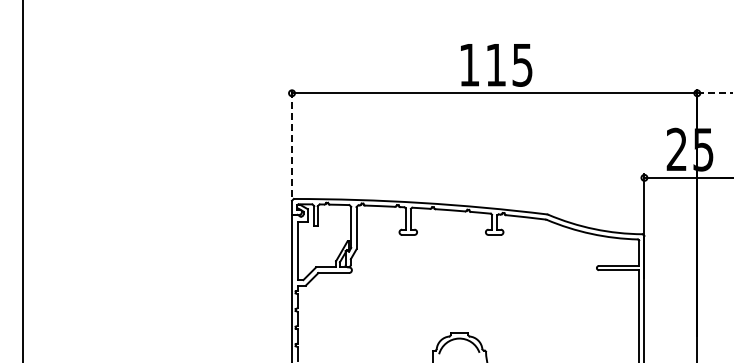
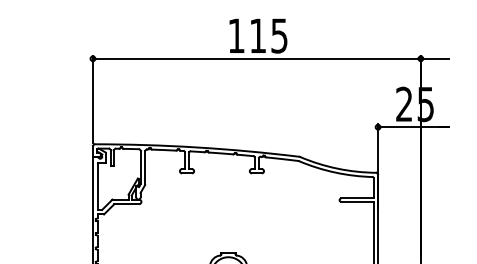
line: (715, 93) -> (435, 58), dashed -> solid
line: (292, 143) -> (93, 99), dashed -> solid

